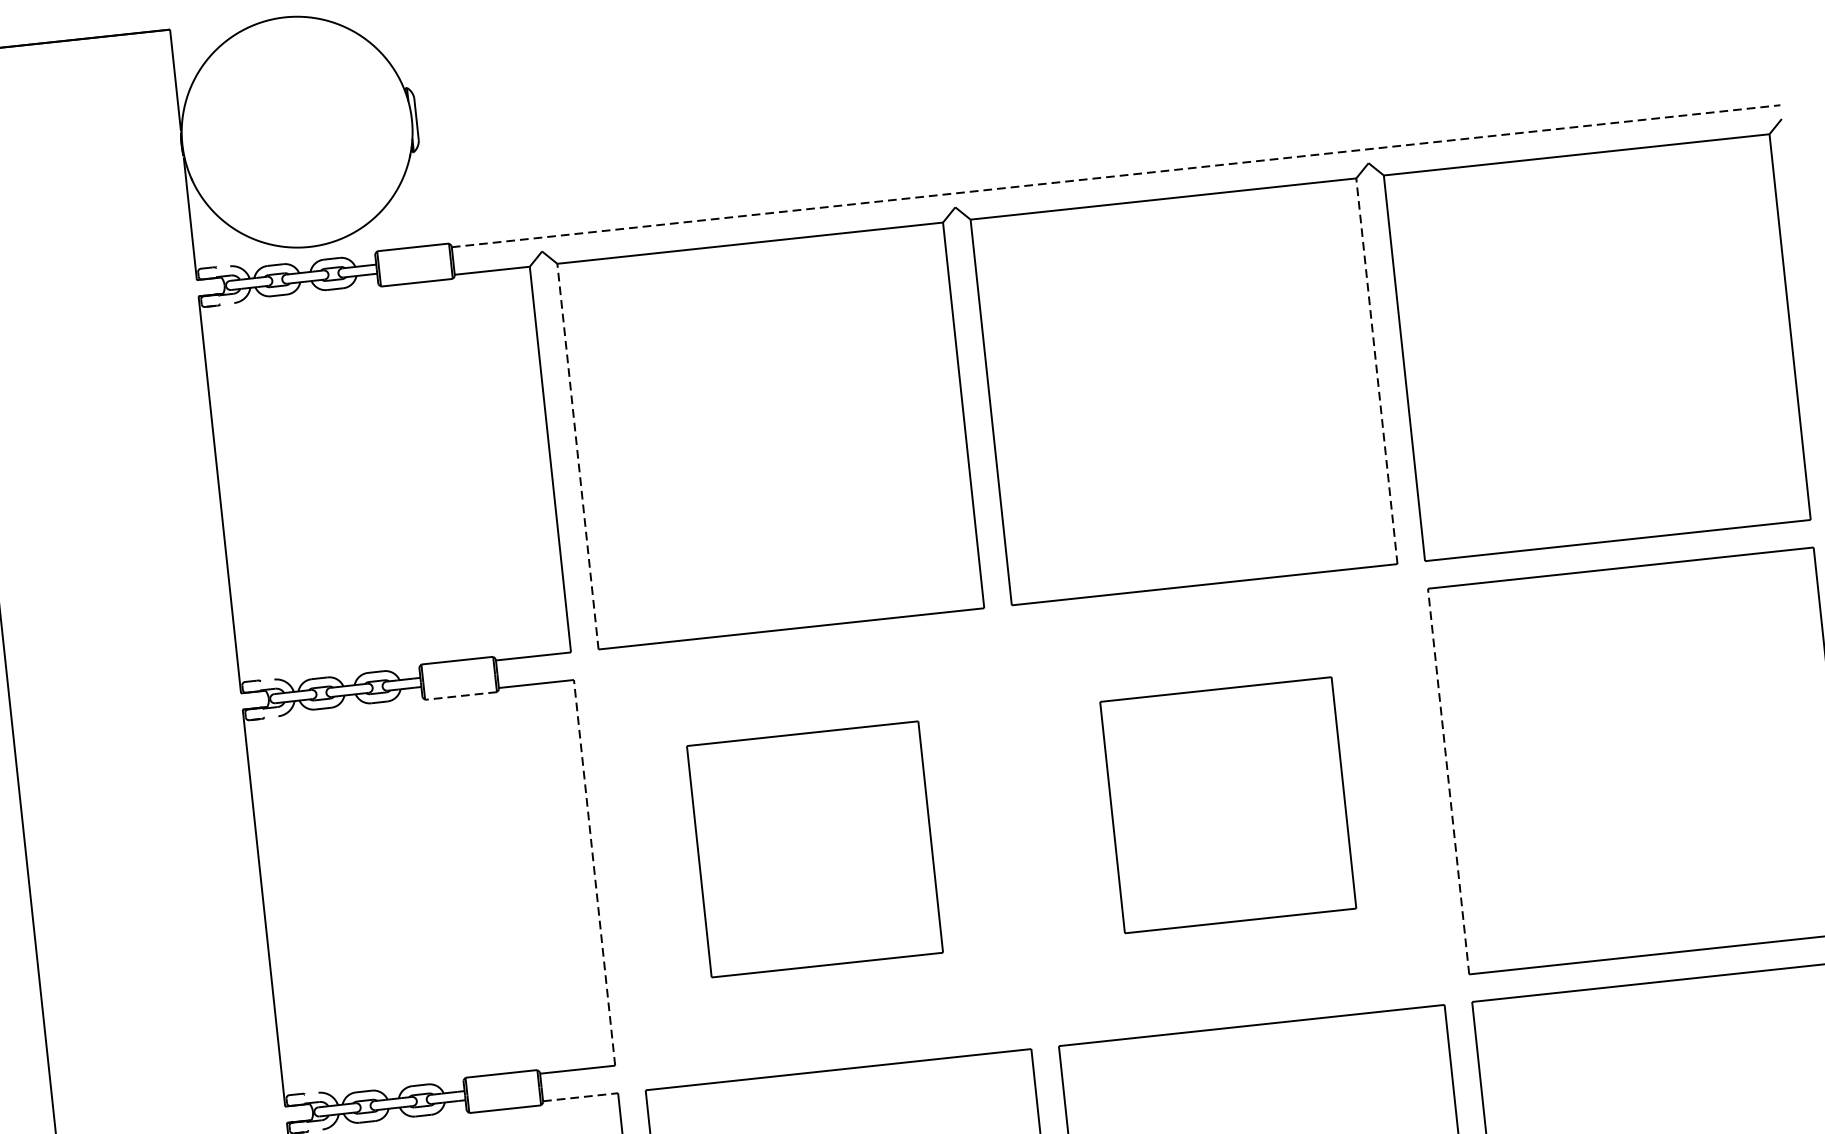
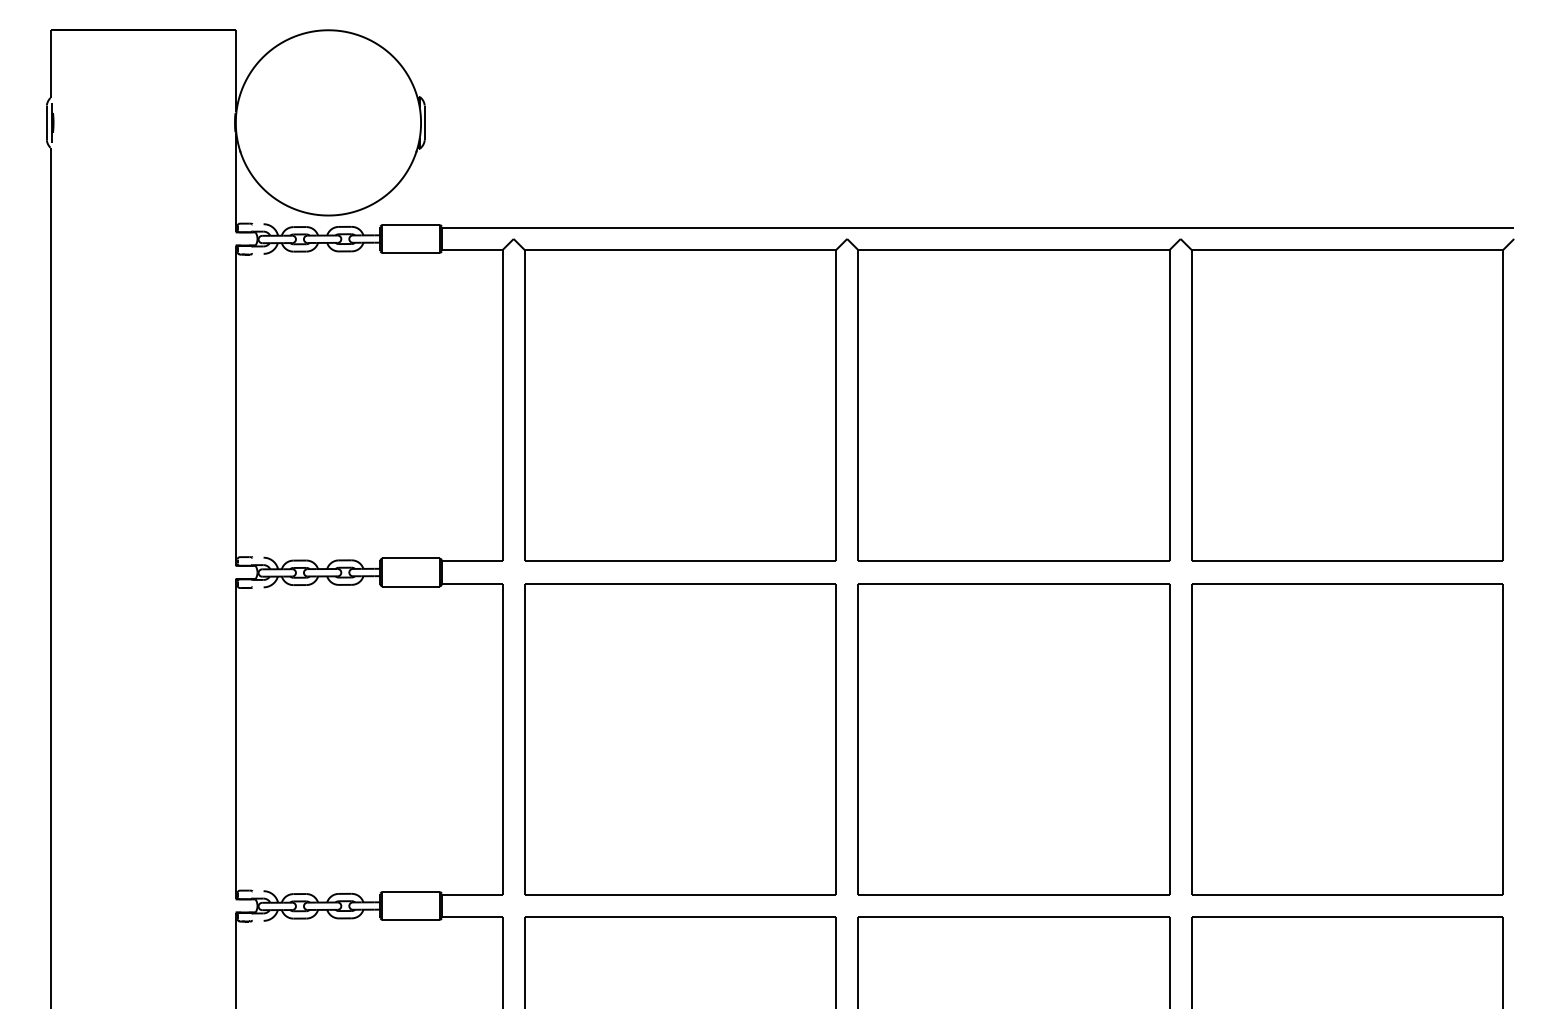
line: (1116, 175) -> (978, 227), dashed -> solid
line: (1376, 370) -> (1169, 405), dashed -> solid
line: (577, 456) -> (524, 405), dashed -> solid
line: (461, 695) -> (411, 586), dashed -> solid
line: (1448, 781) -> (1191, 739), dashed -> solid
part: (1227, 805) -> (1013, 739), size x1.67
part: (815, 849) -> (680, 739), size x1.67
line: (594, 873) -> (502, 739), dashed -> solid
line: (580, 1097) -> (472, 917), dashed -> solid

